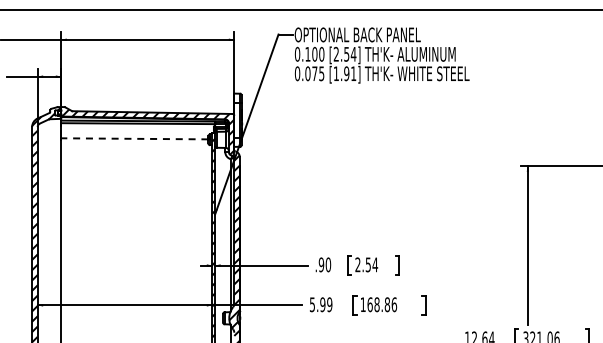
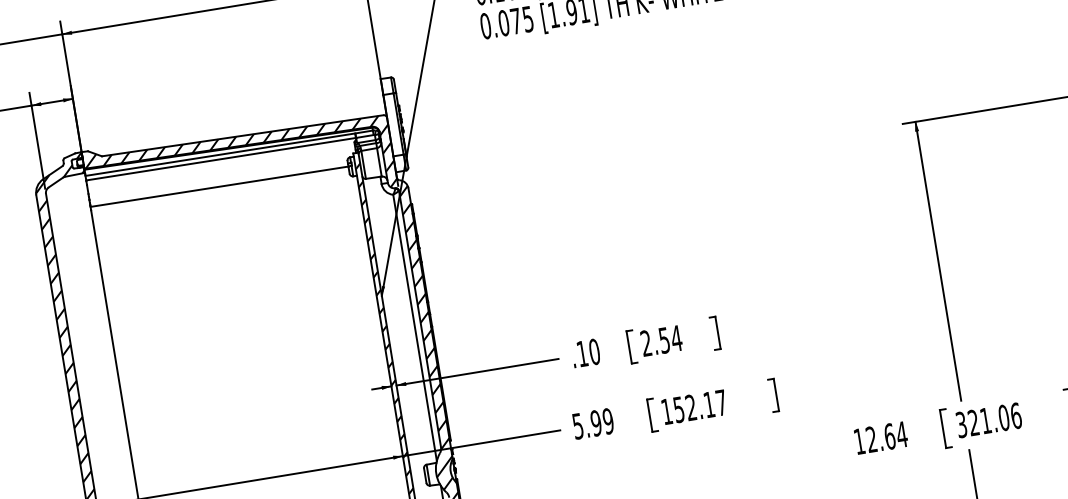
line: (134, 138) -> (218, 186), dashed -> solid
text: (321, 264) -> (582, 353), .90 -> .10
text: (382, 304) -> (700, 405), 168.86 -> 152.17

